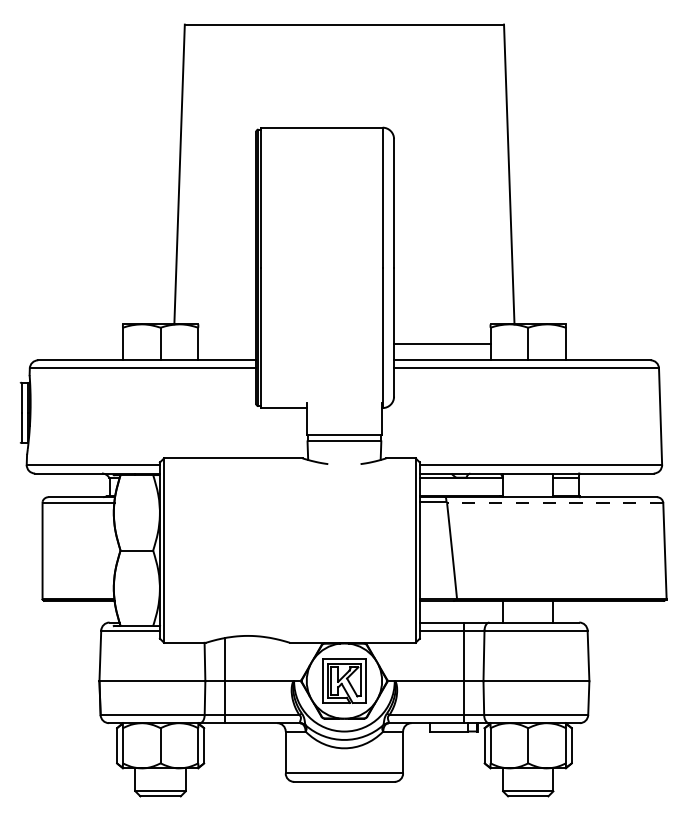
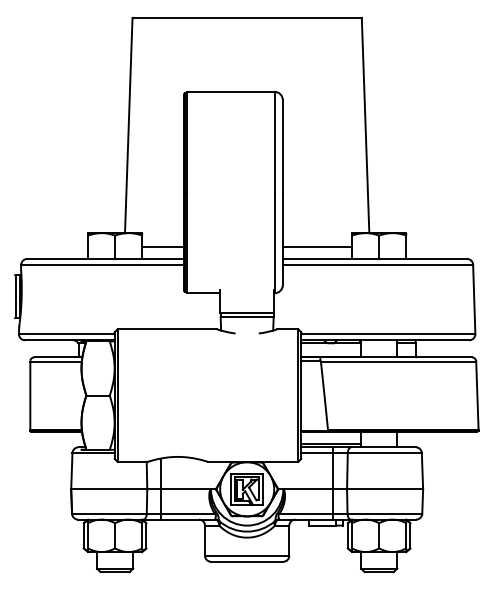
line: (227, 344) -> (163, 247), added
line: (554, 503) -> (398, 361), dashed -> solid
line: (461, 618) -> (331, 444), added

